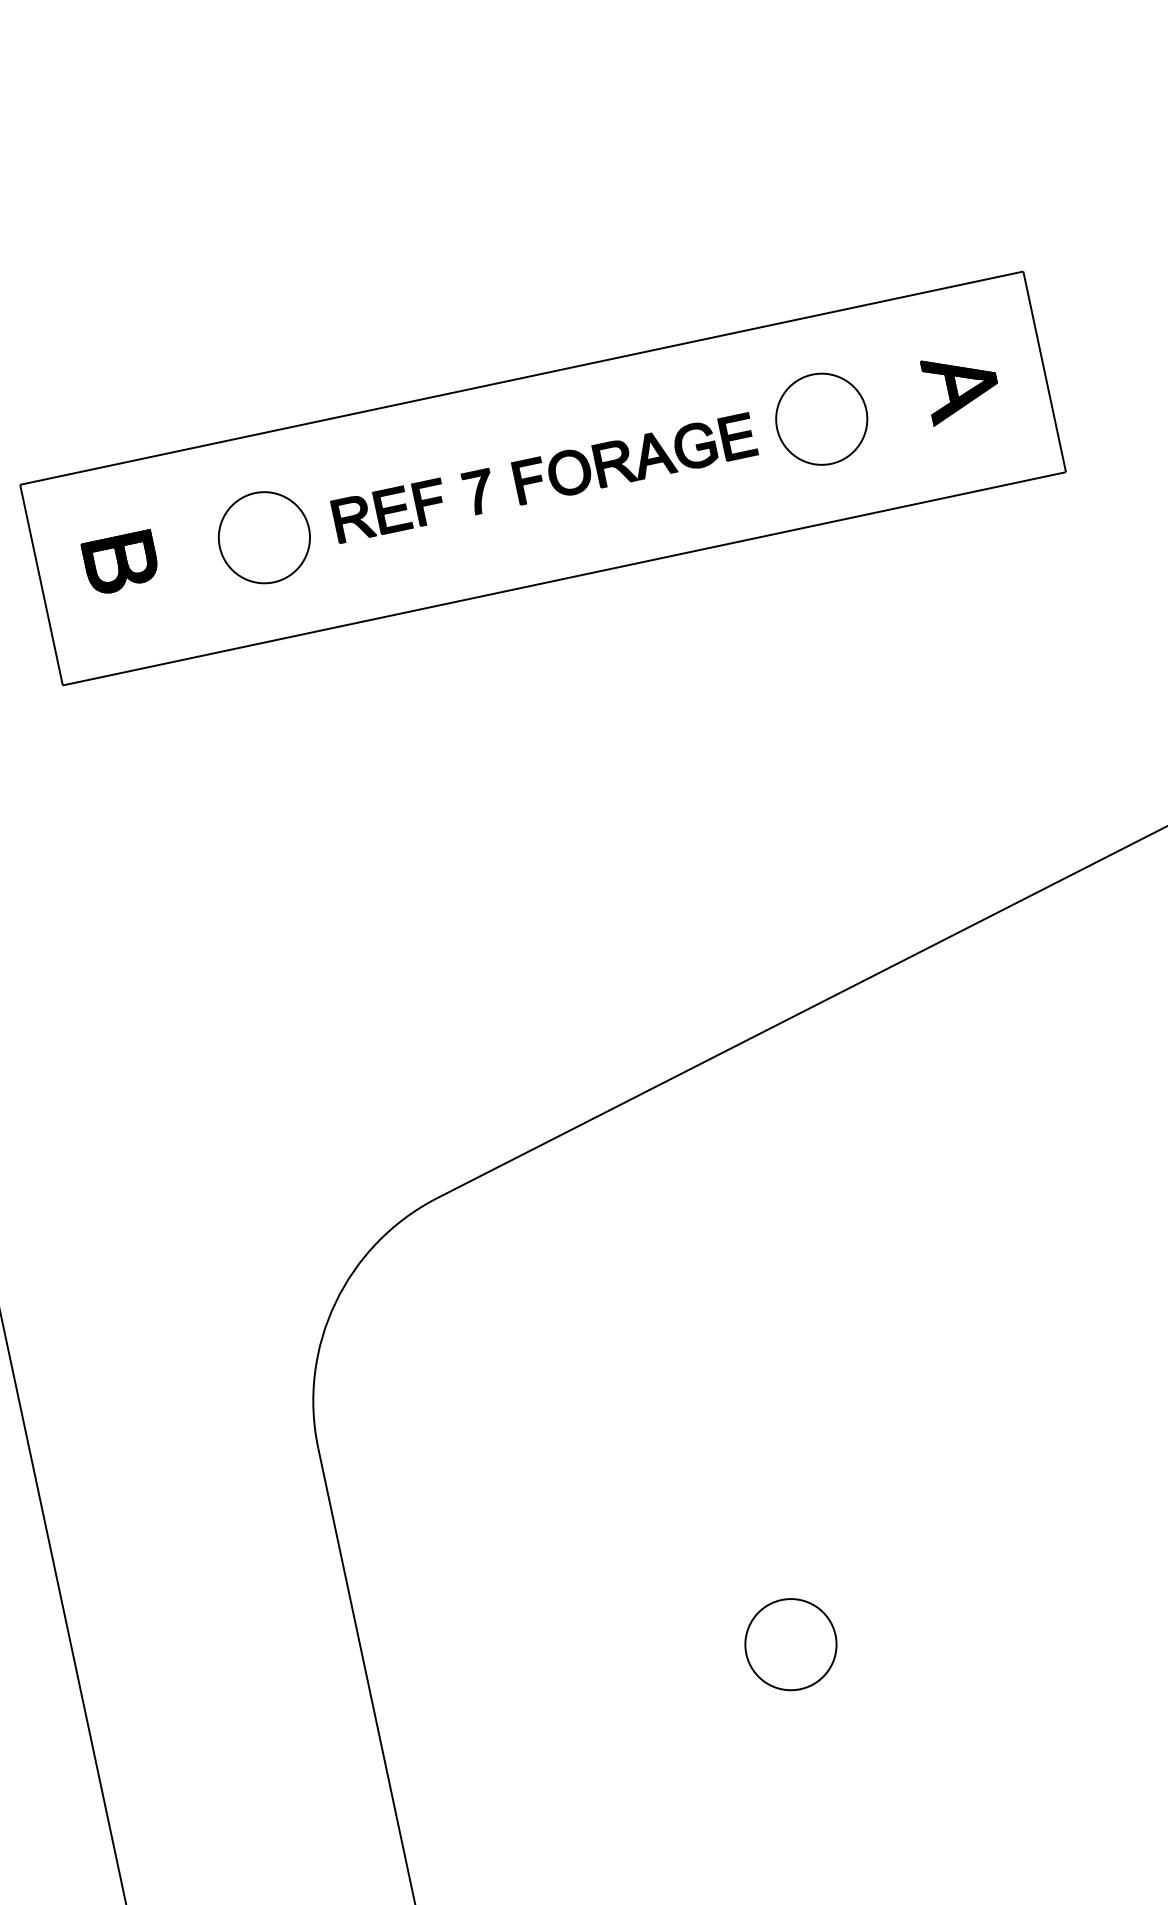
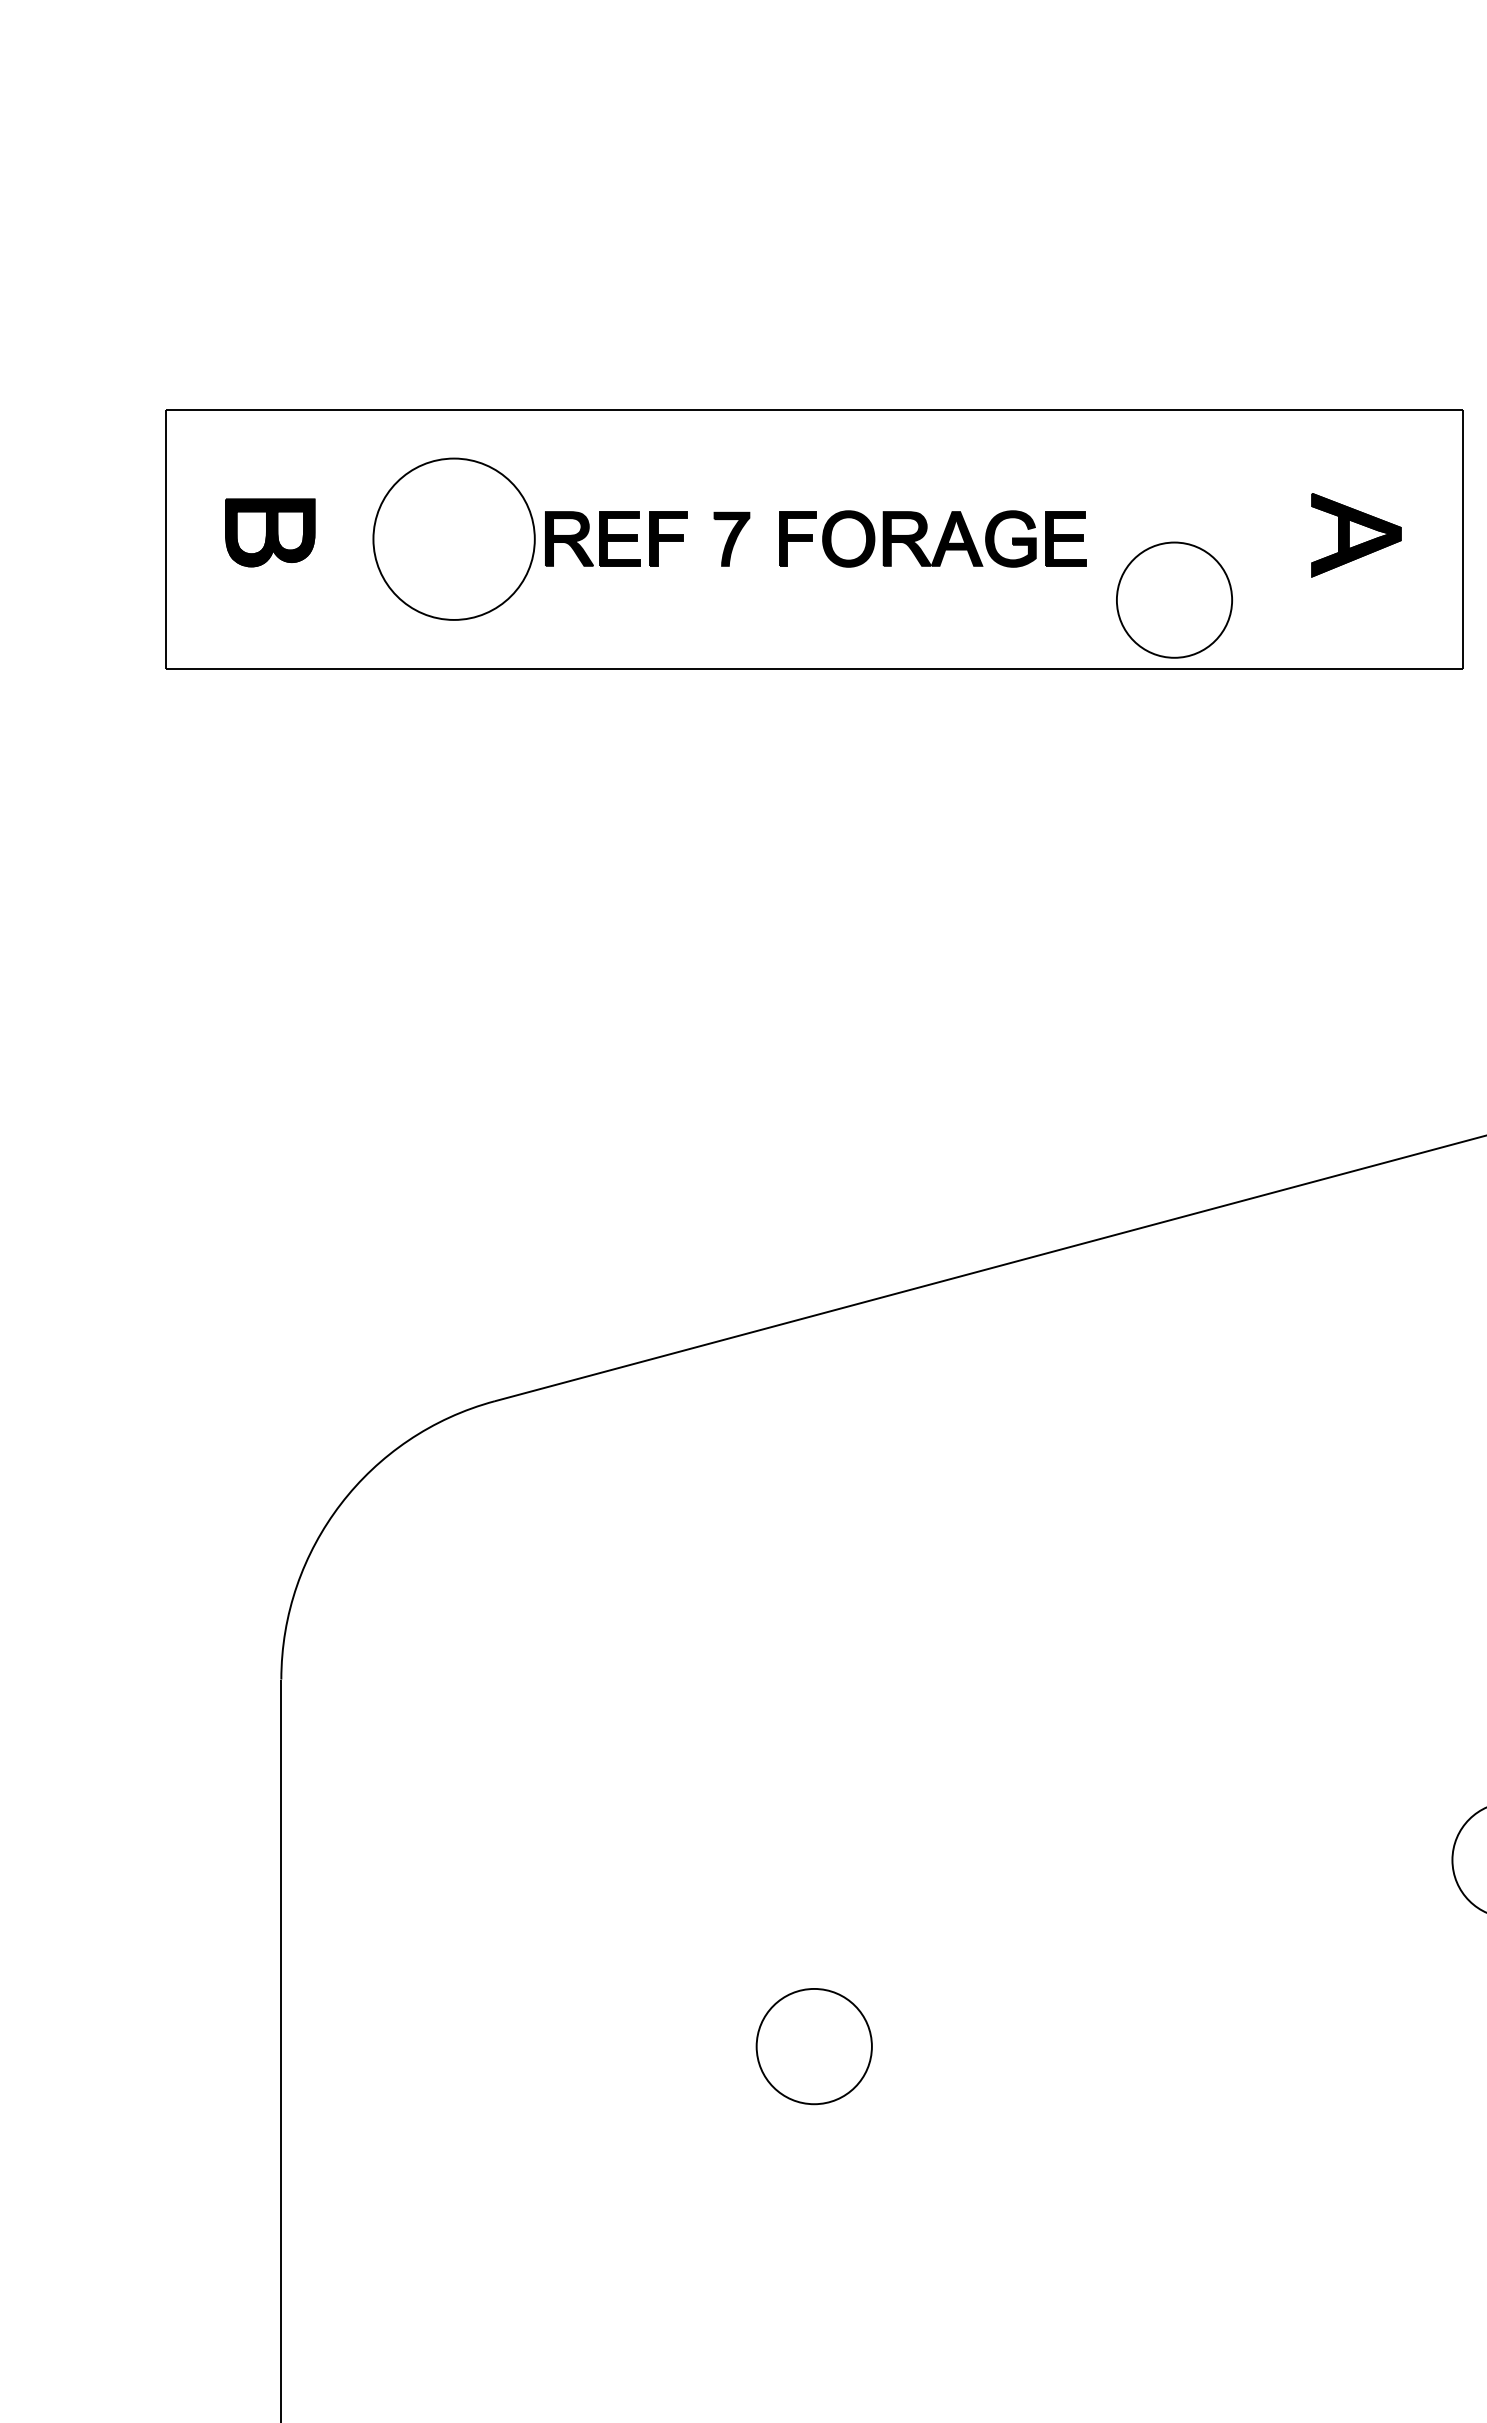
part: (821, 418) -> (1174, 599), moved
part: (263, 537) -> (453, 538), size x1.4

